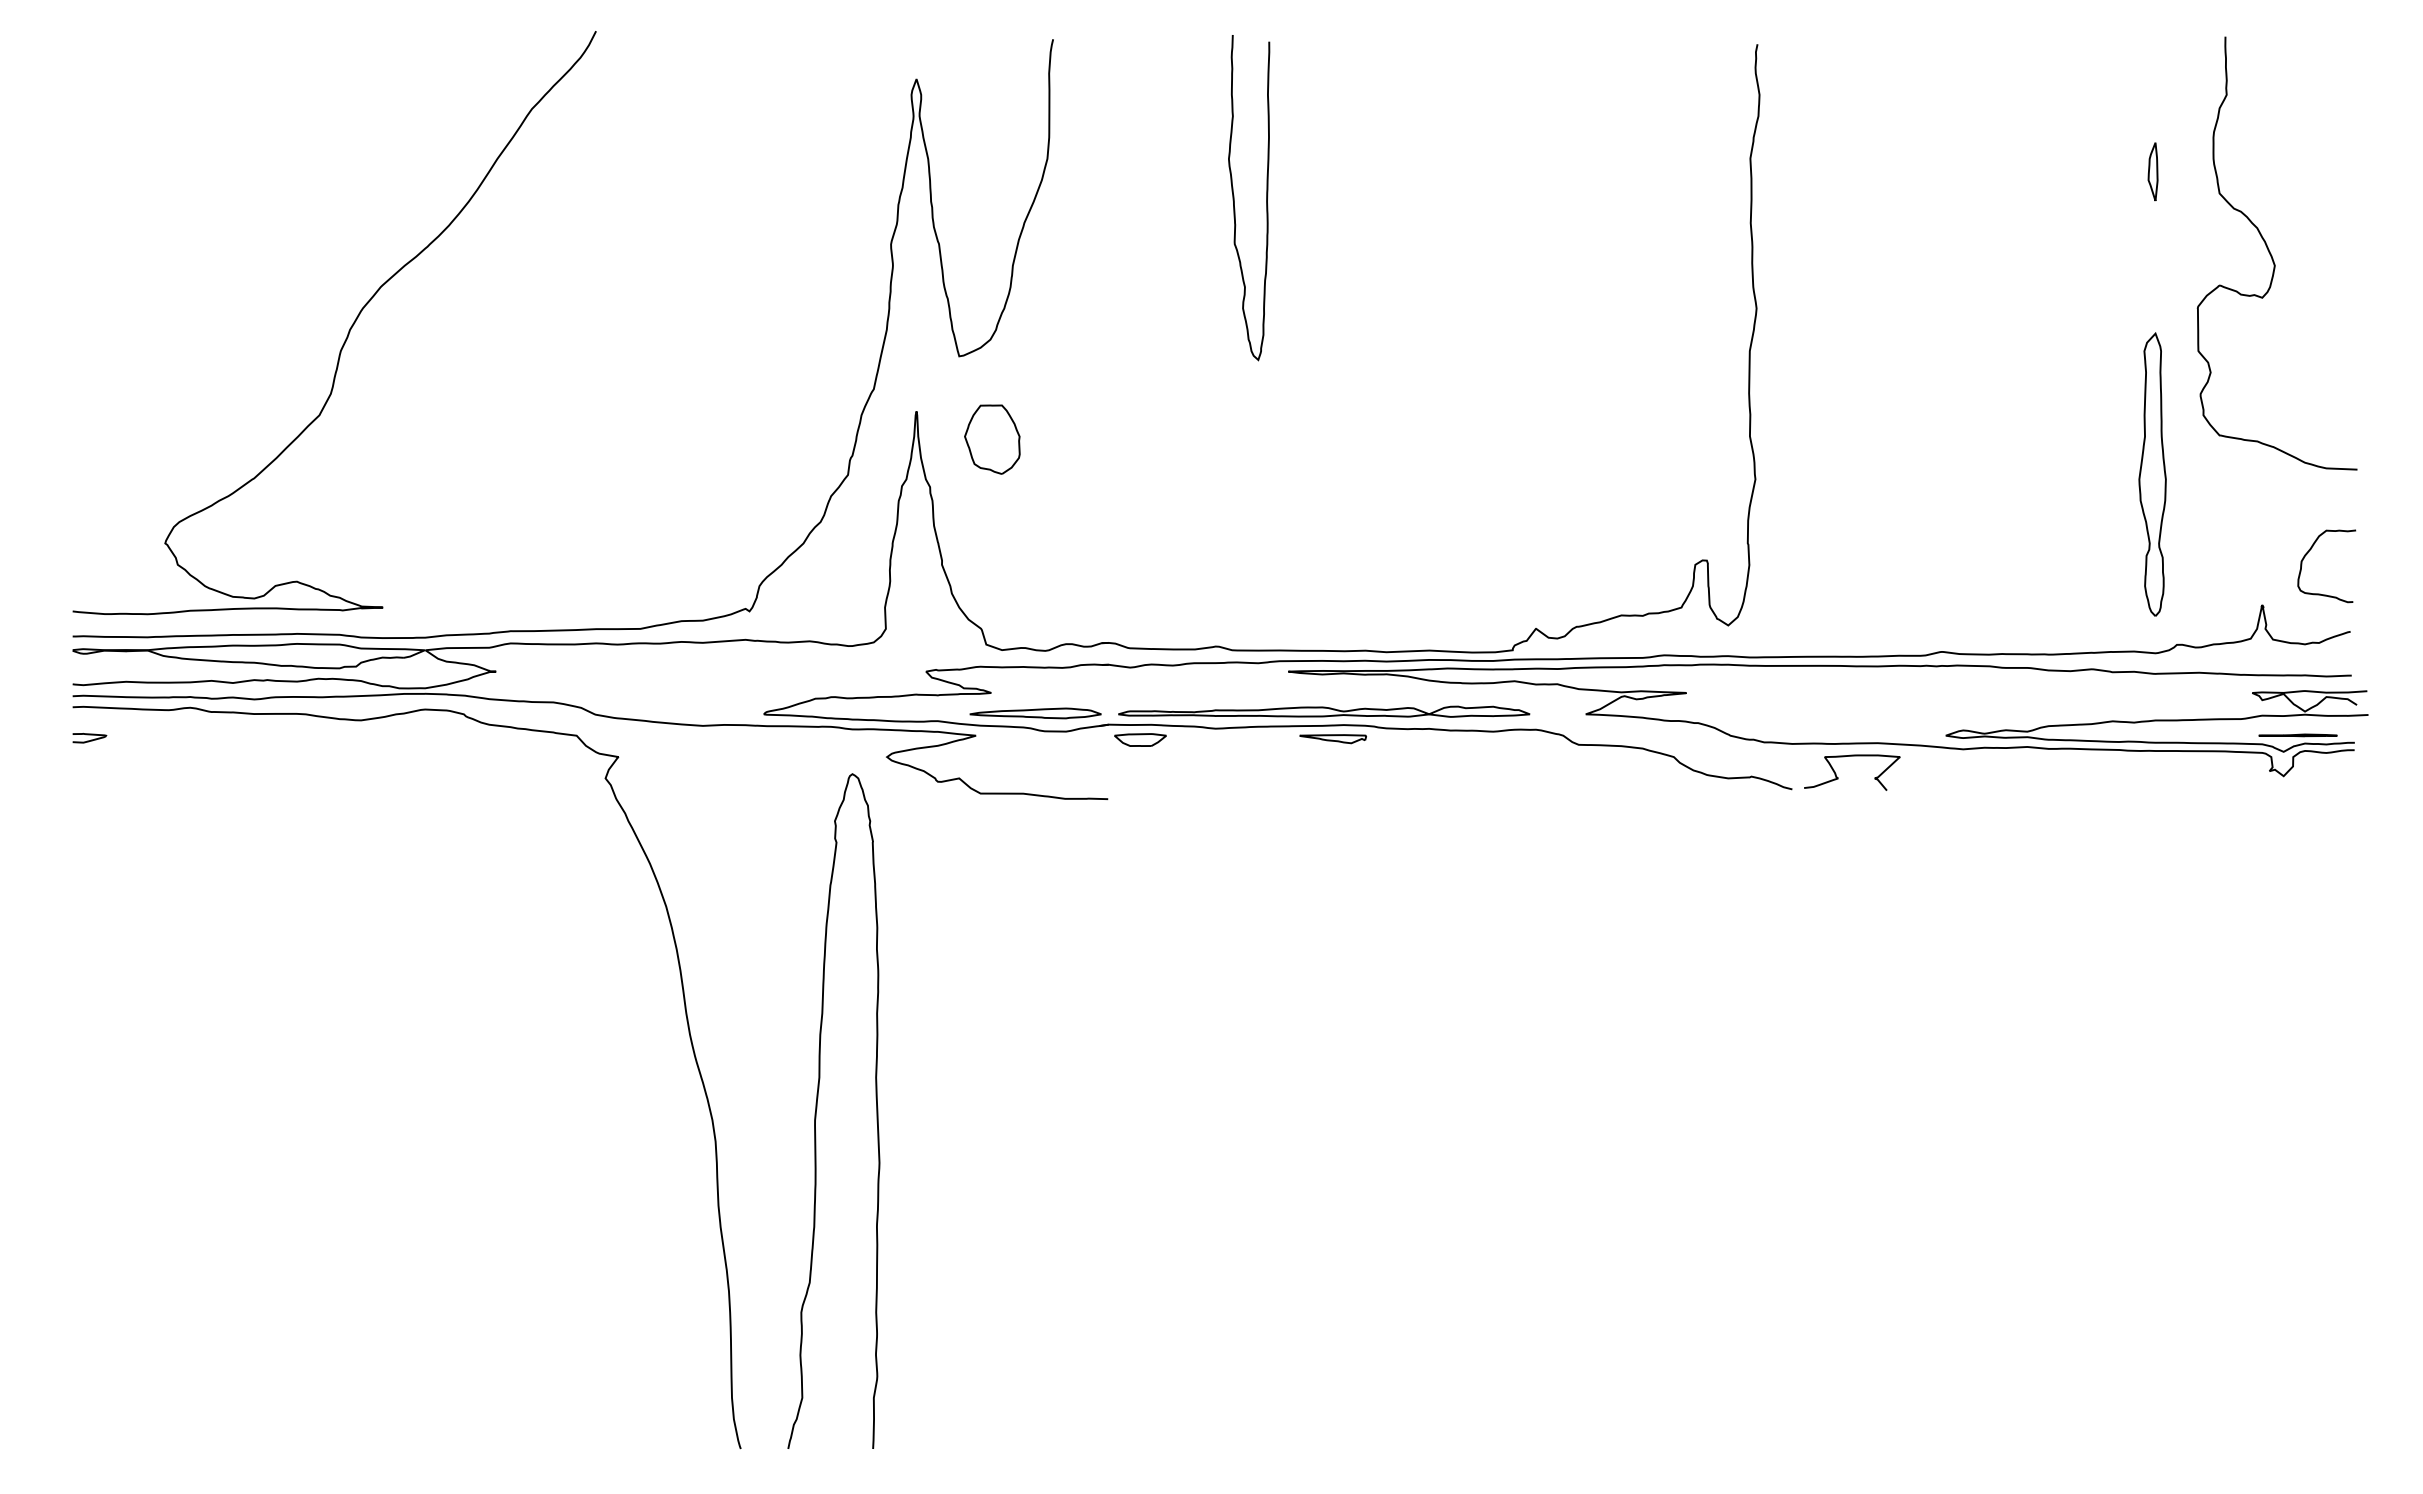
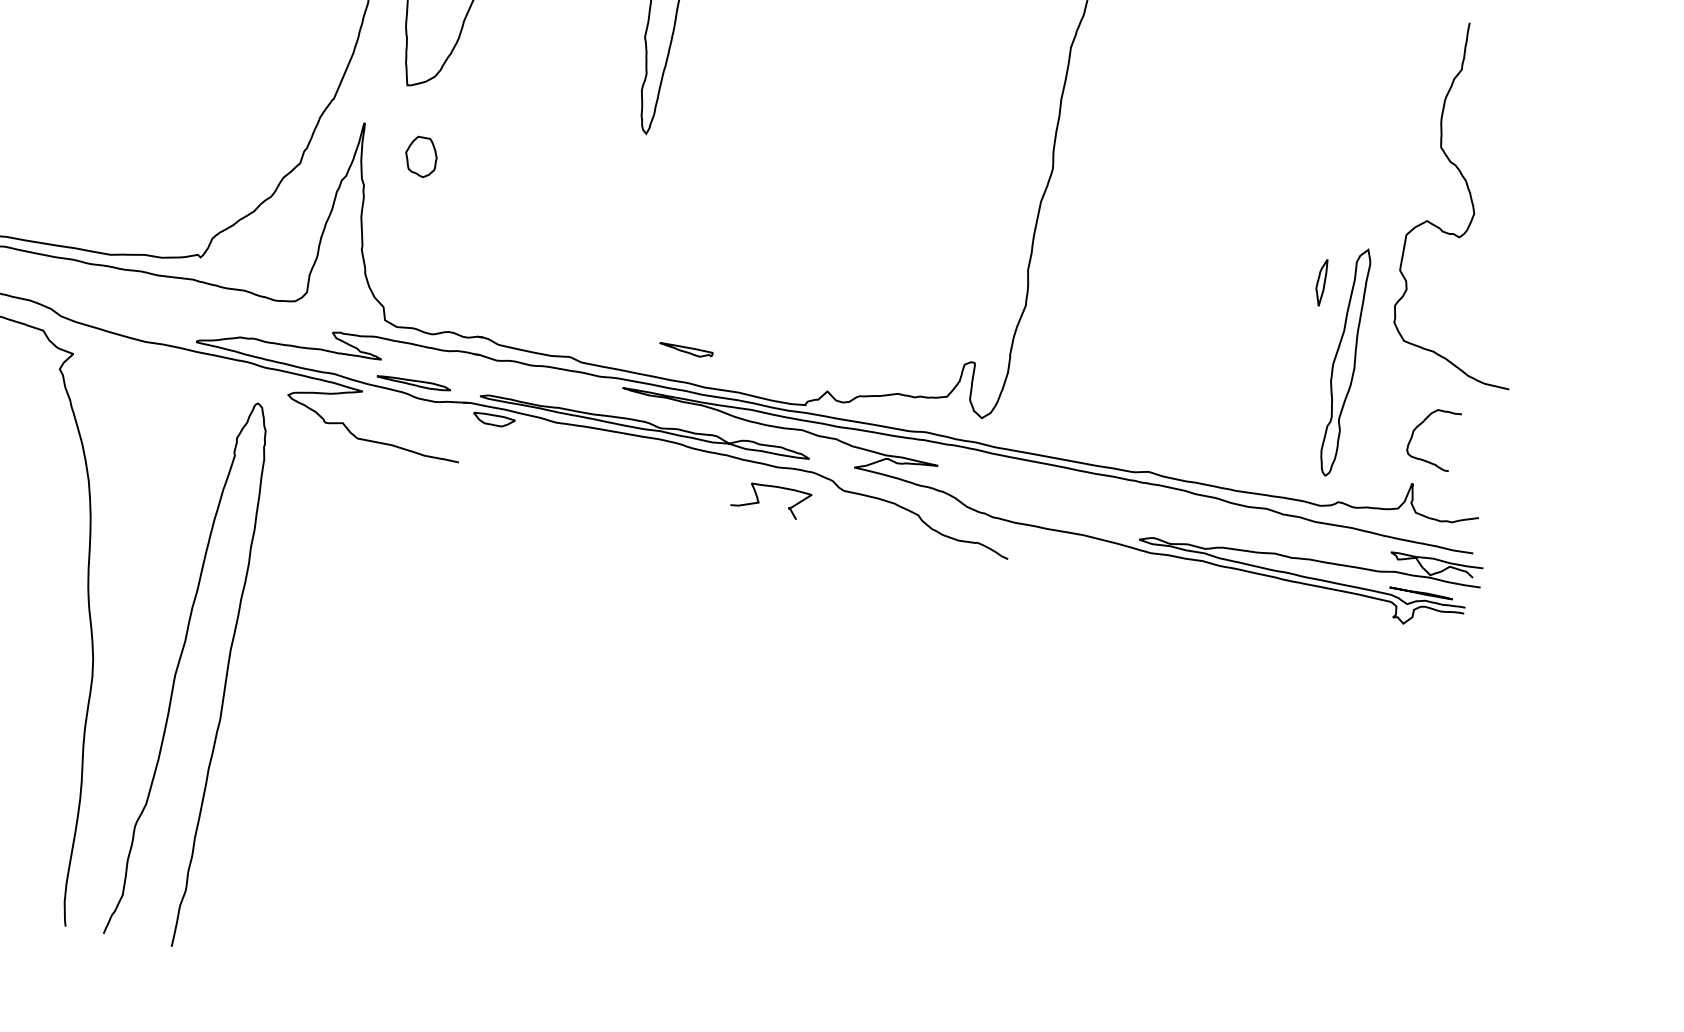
part: (2152, 171) -> (1320, 282), moved
part: (992, 439) -> (421, 156), size x0.7
curve: (2308, 553) -> (1420, 425), moved
part: (1035, 713) -> (413, 382), size x0.7
part: (1332, 739) -> (685, 350), moved
curve: (1838, 777) -> (759, 501), moved

